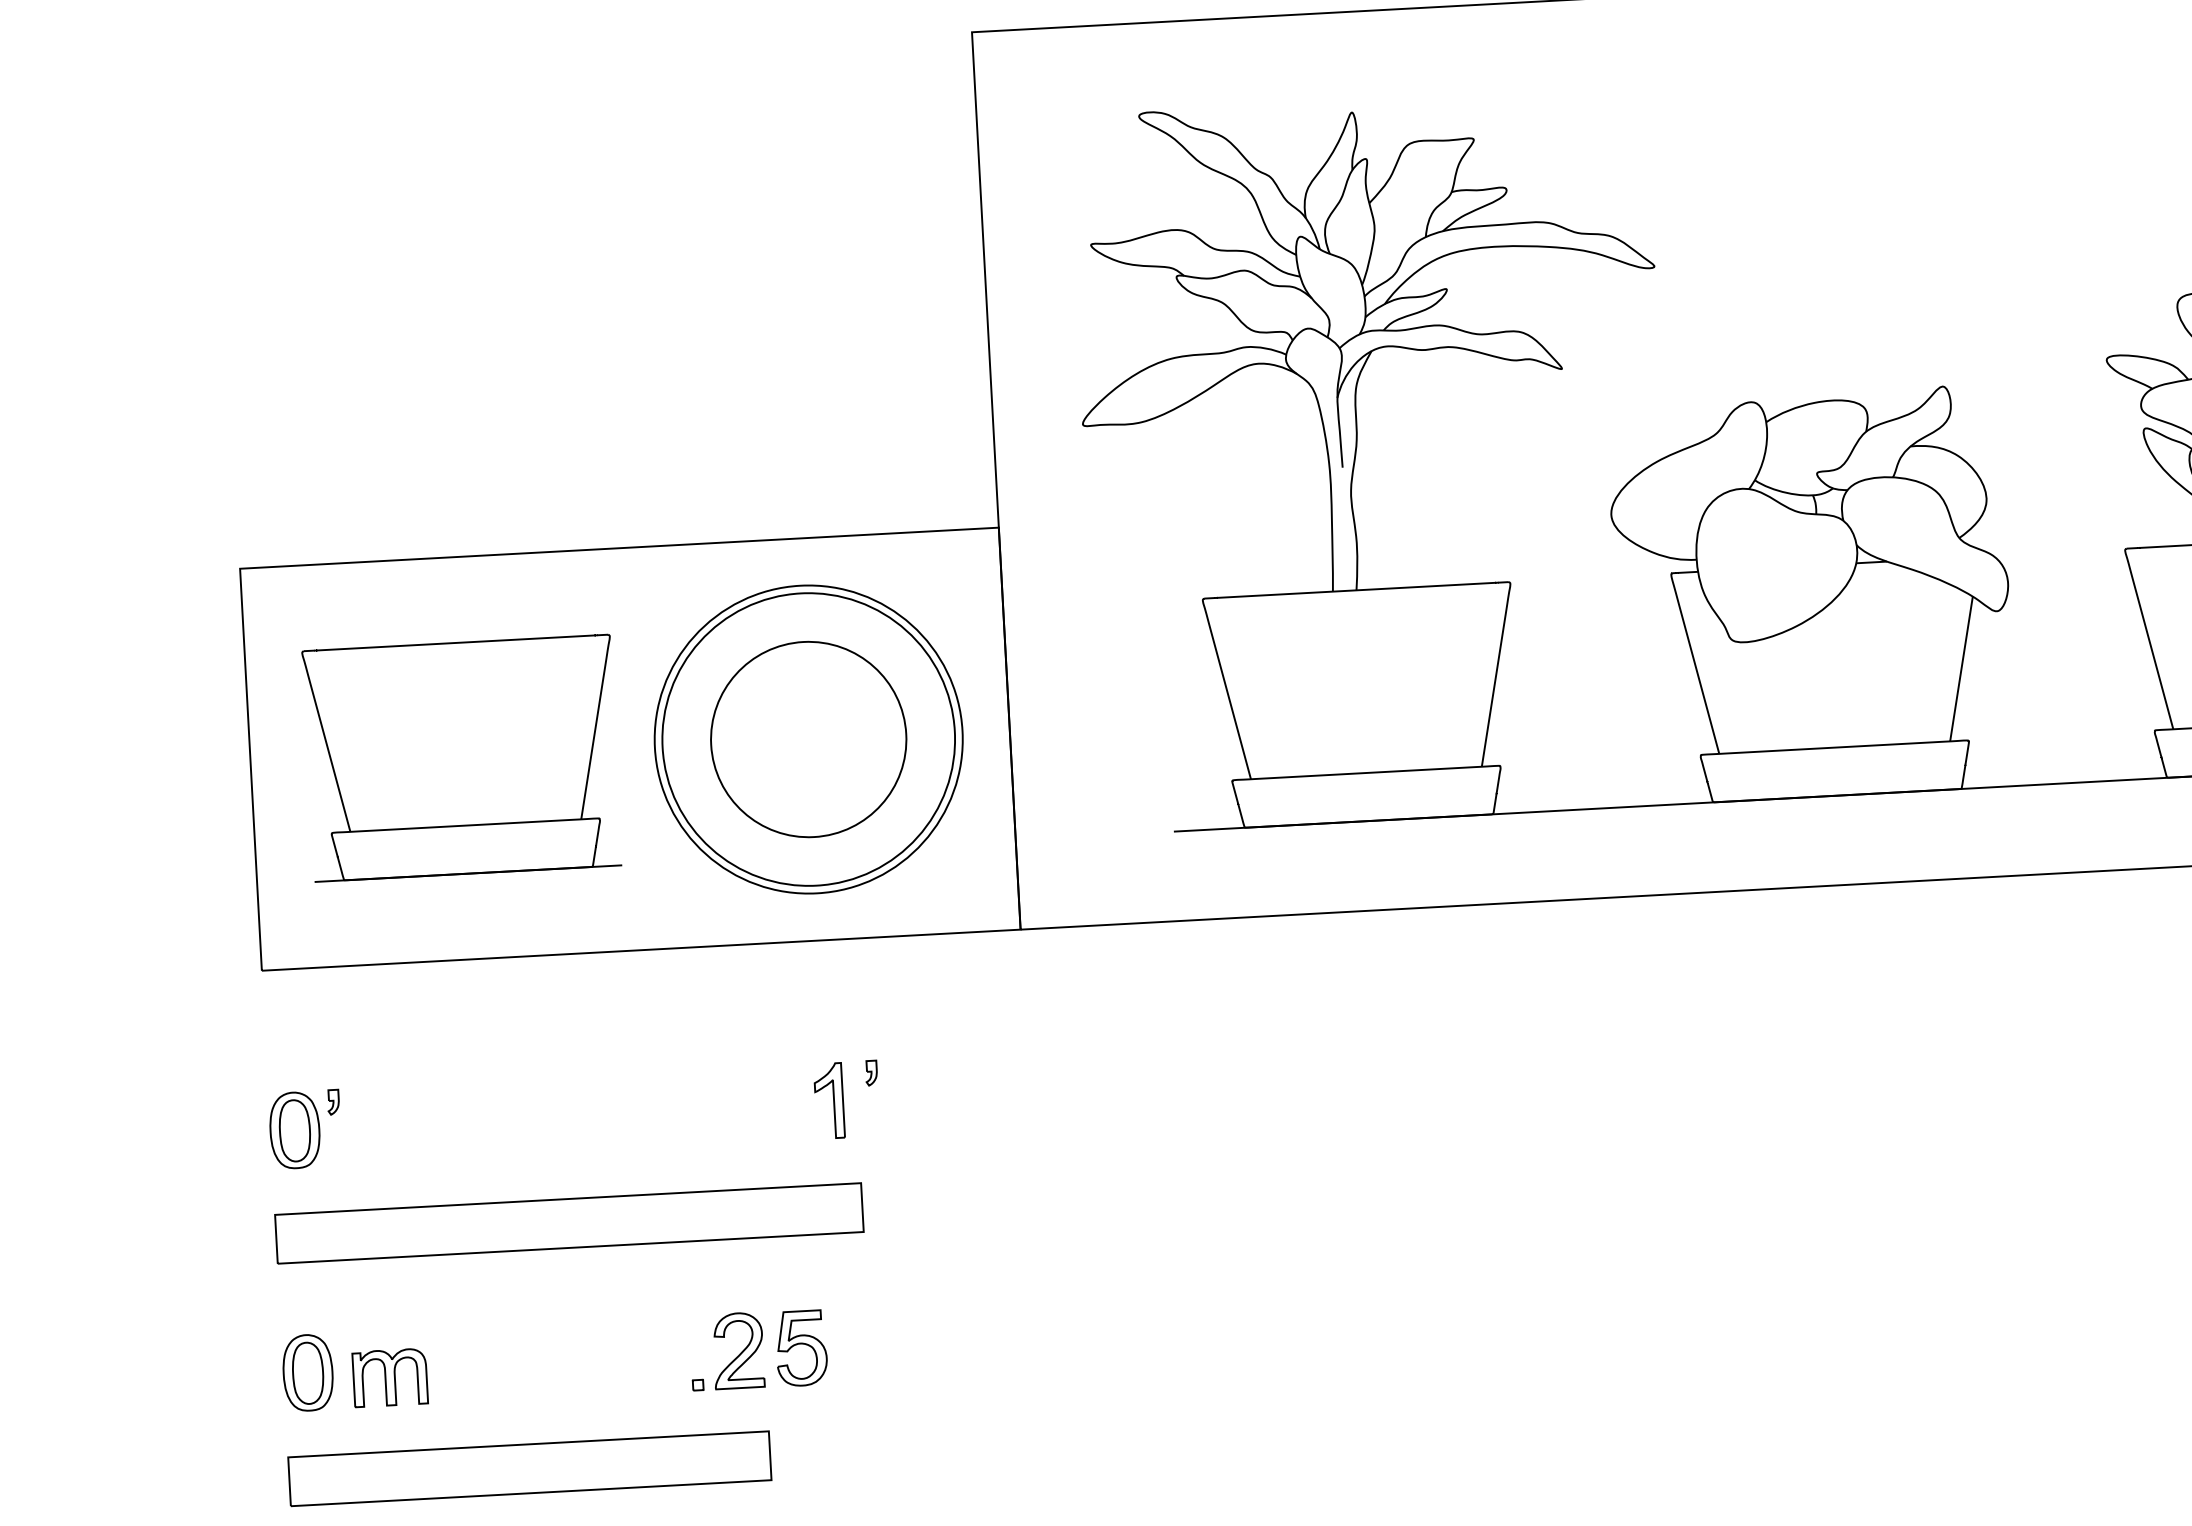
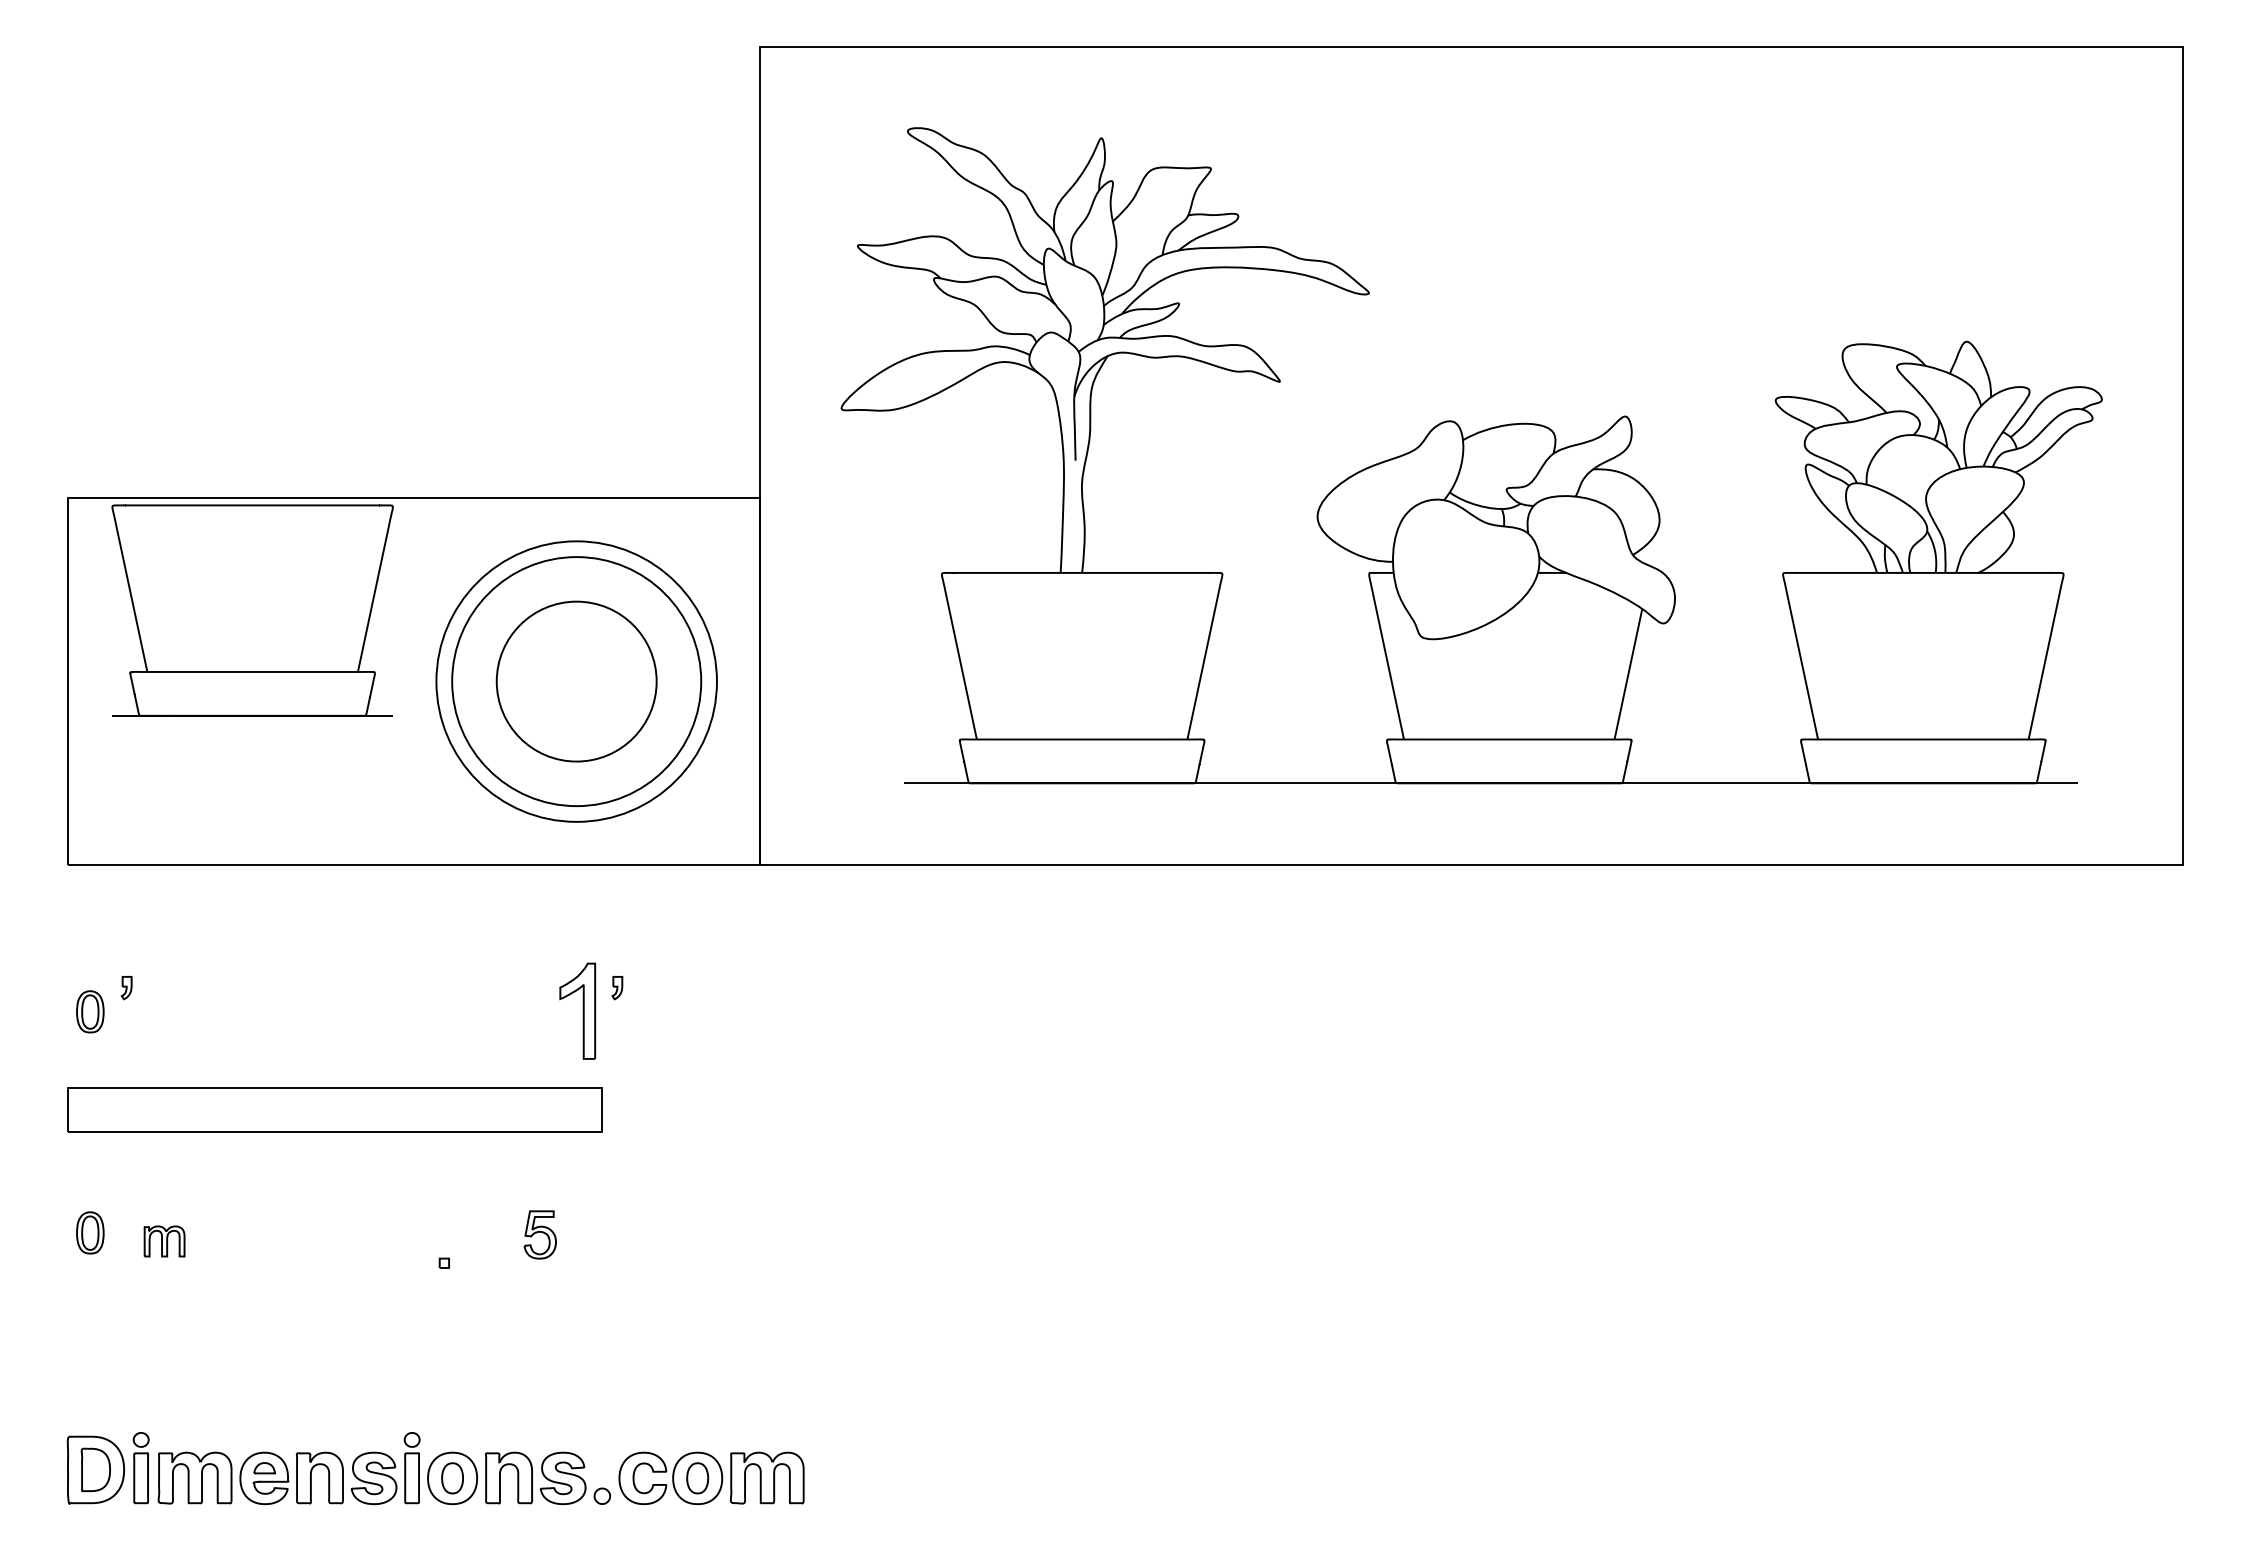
circle: (808, 739) -> (576, 681), size x0.6
circle: (808, 739) -> (576, 681), size x1.4
part: (462, 758) -> (252, 610), moved
part: (829, 1101) -> (577, 1011), size x1.4
part: (295, 1130) -> (90, 1011), size x0.6
part: (801, 1347) -> (540, 1234), size x0.7
part: (738, 1350) -> (482, 1233), removed
part: (308, 1372) -> (90, 1232), size x0.6
part: (390, 1377) -> (164, 1241), size x0.6
part: (529, 1468) -> (286, 1330), removed

